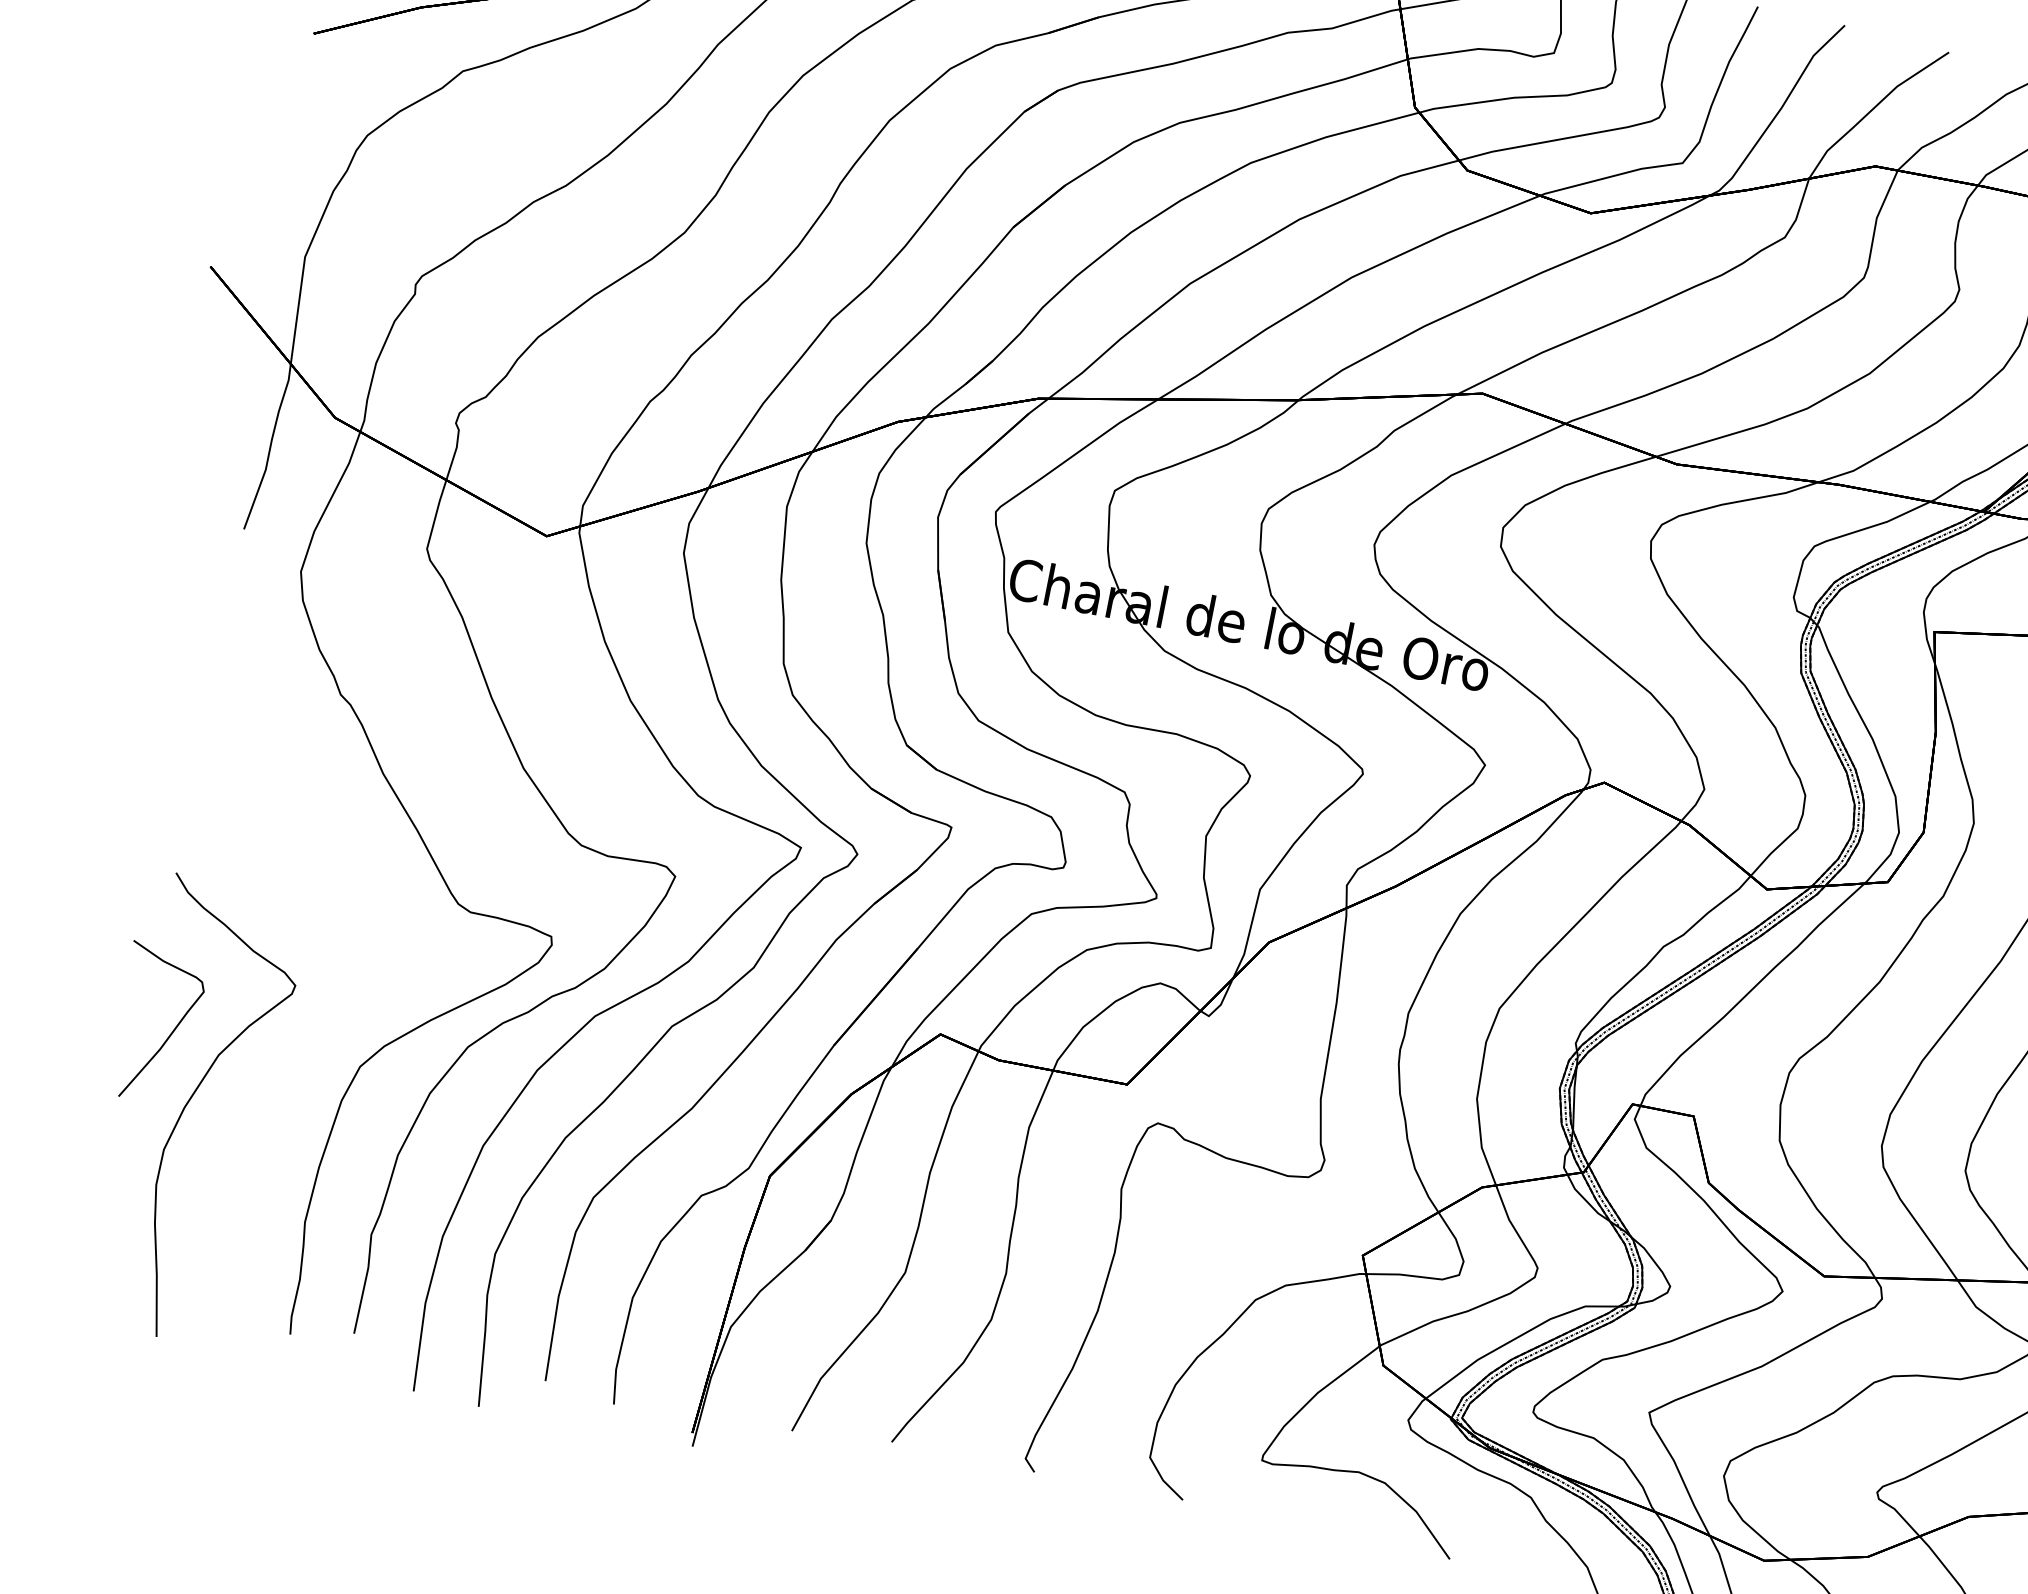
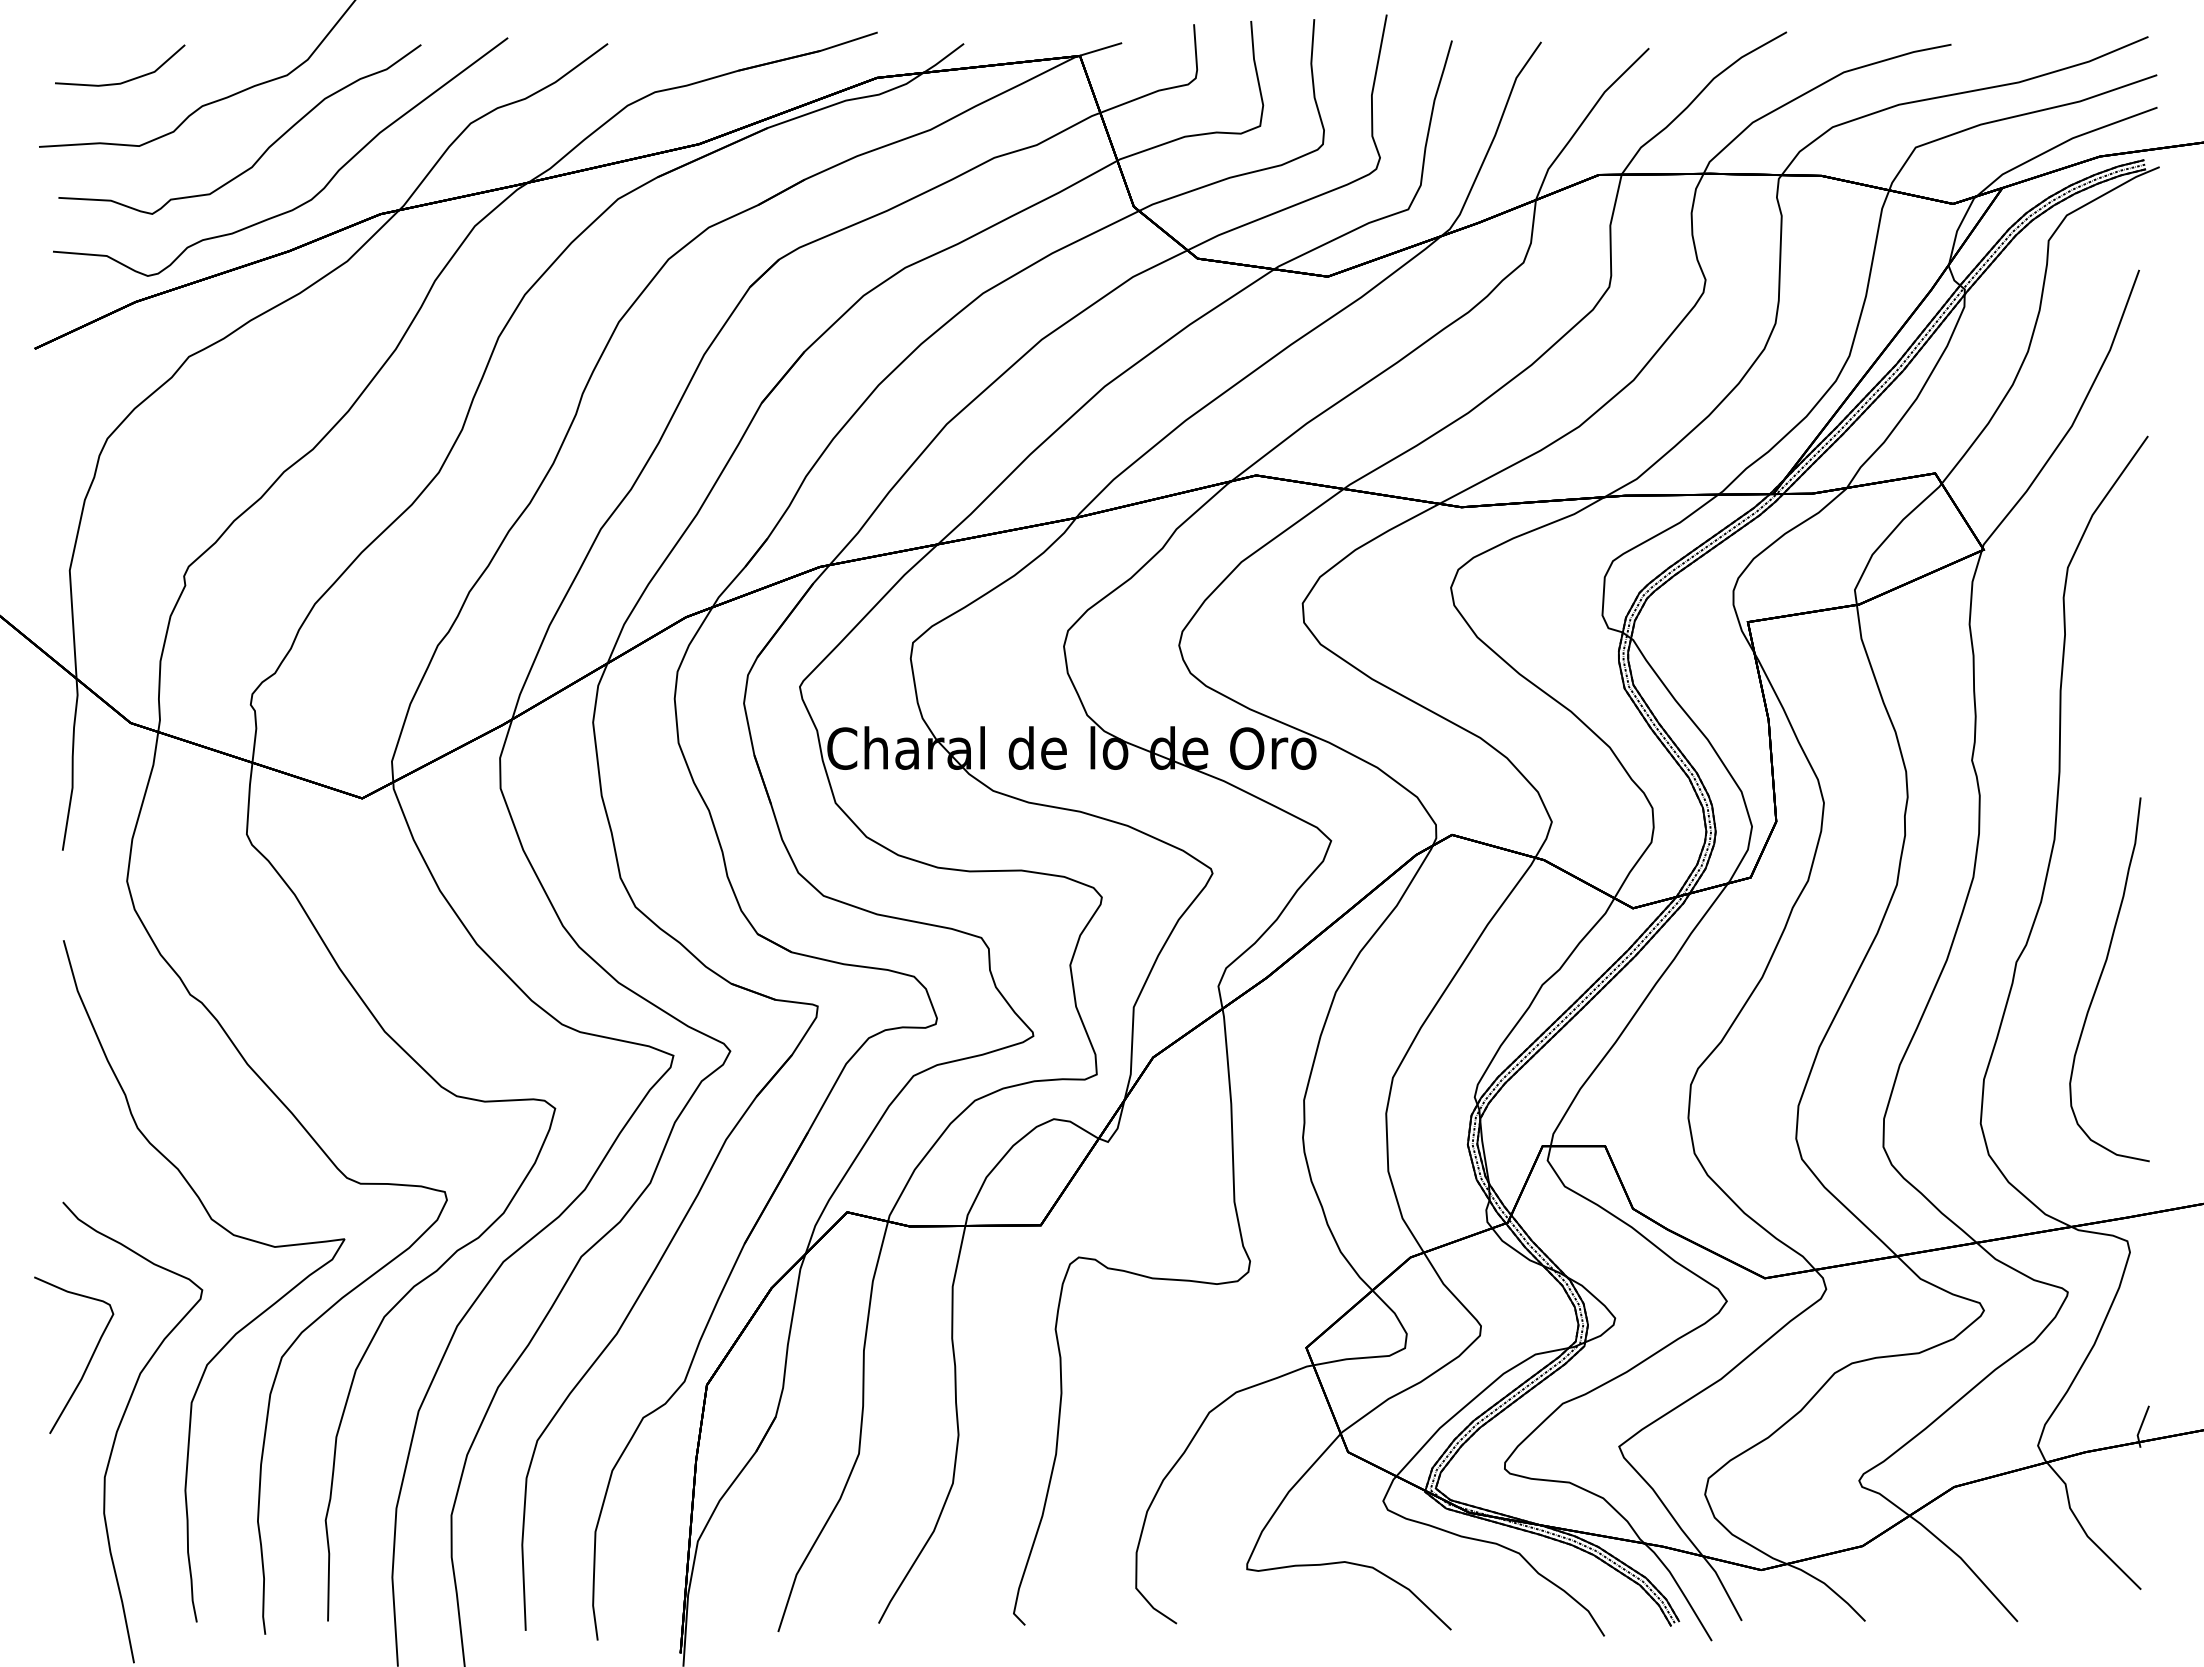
curve: (335, 938) -> (232, 1235), added

